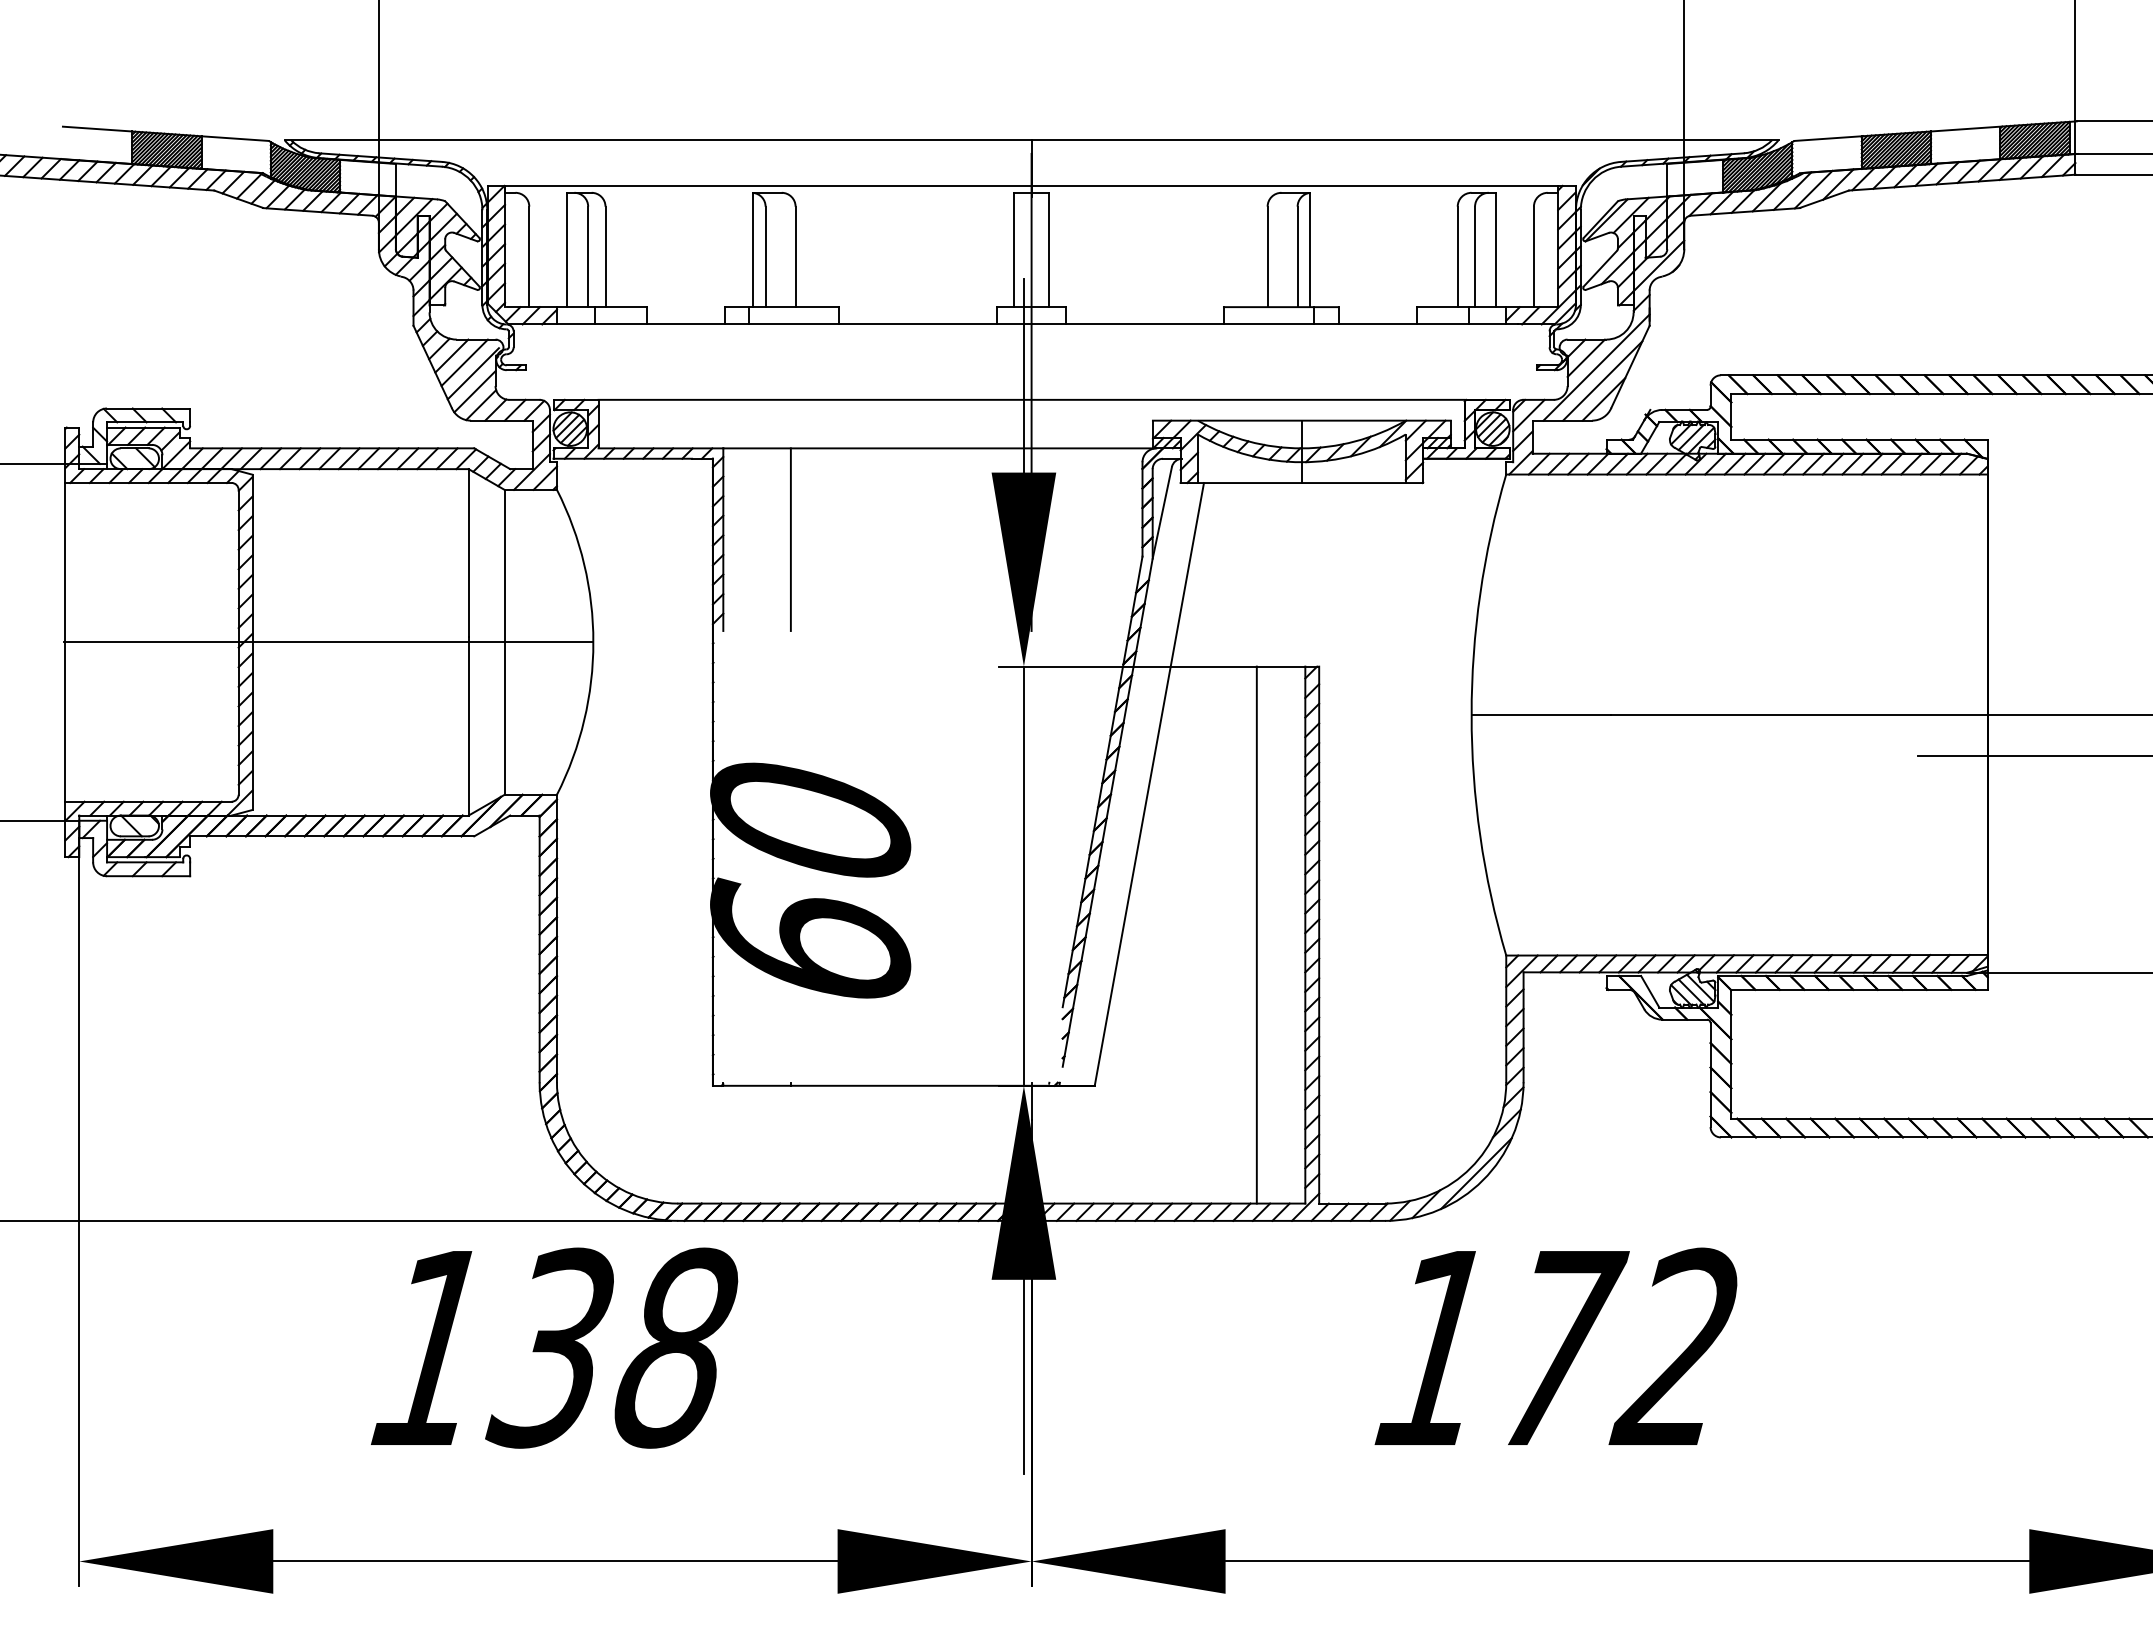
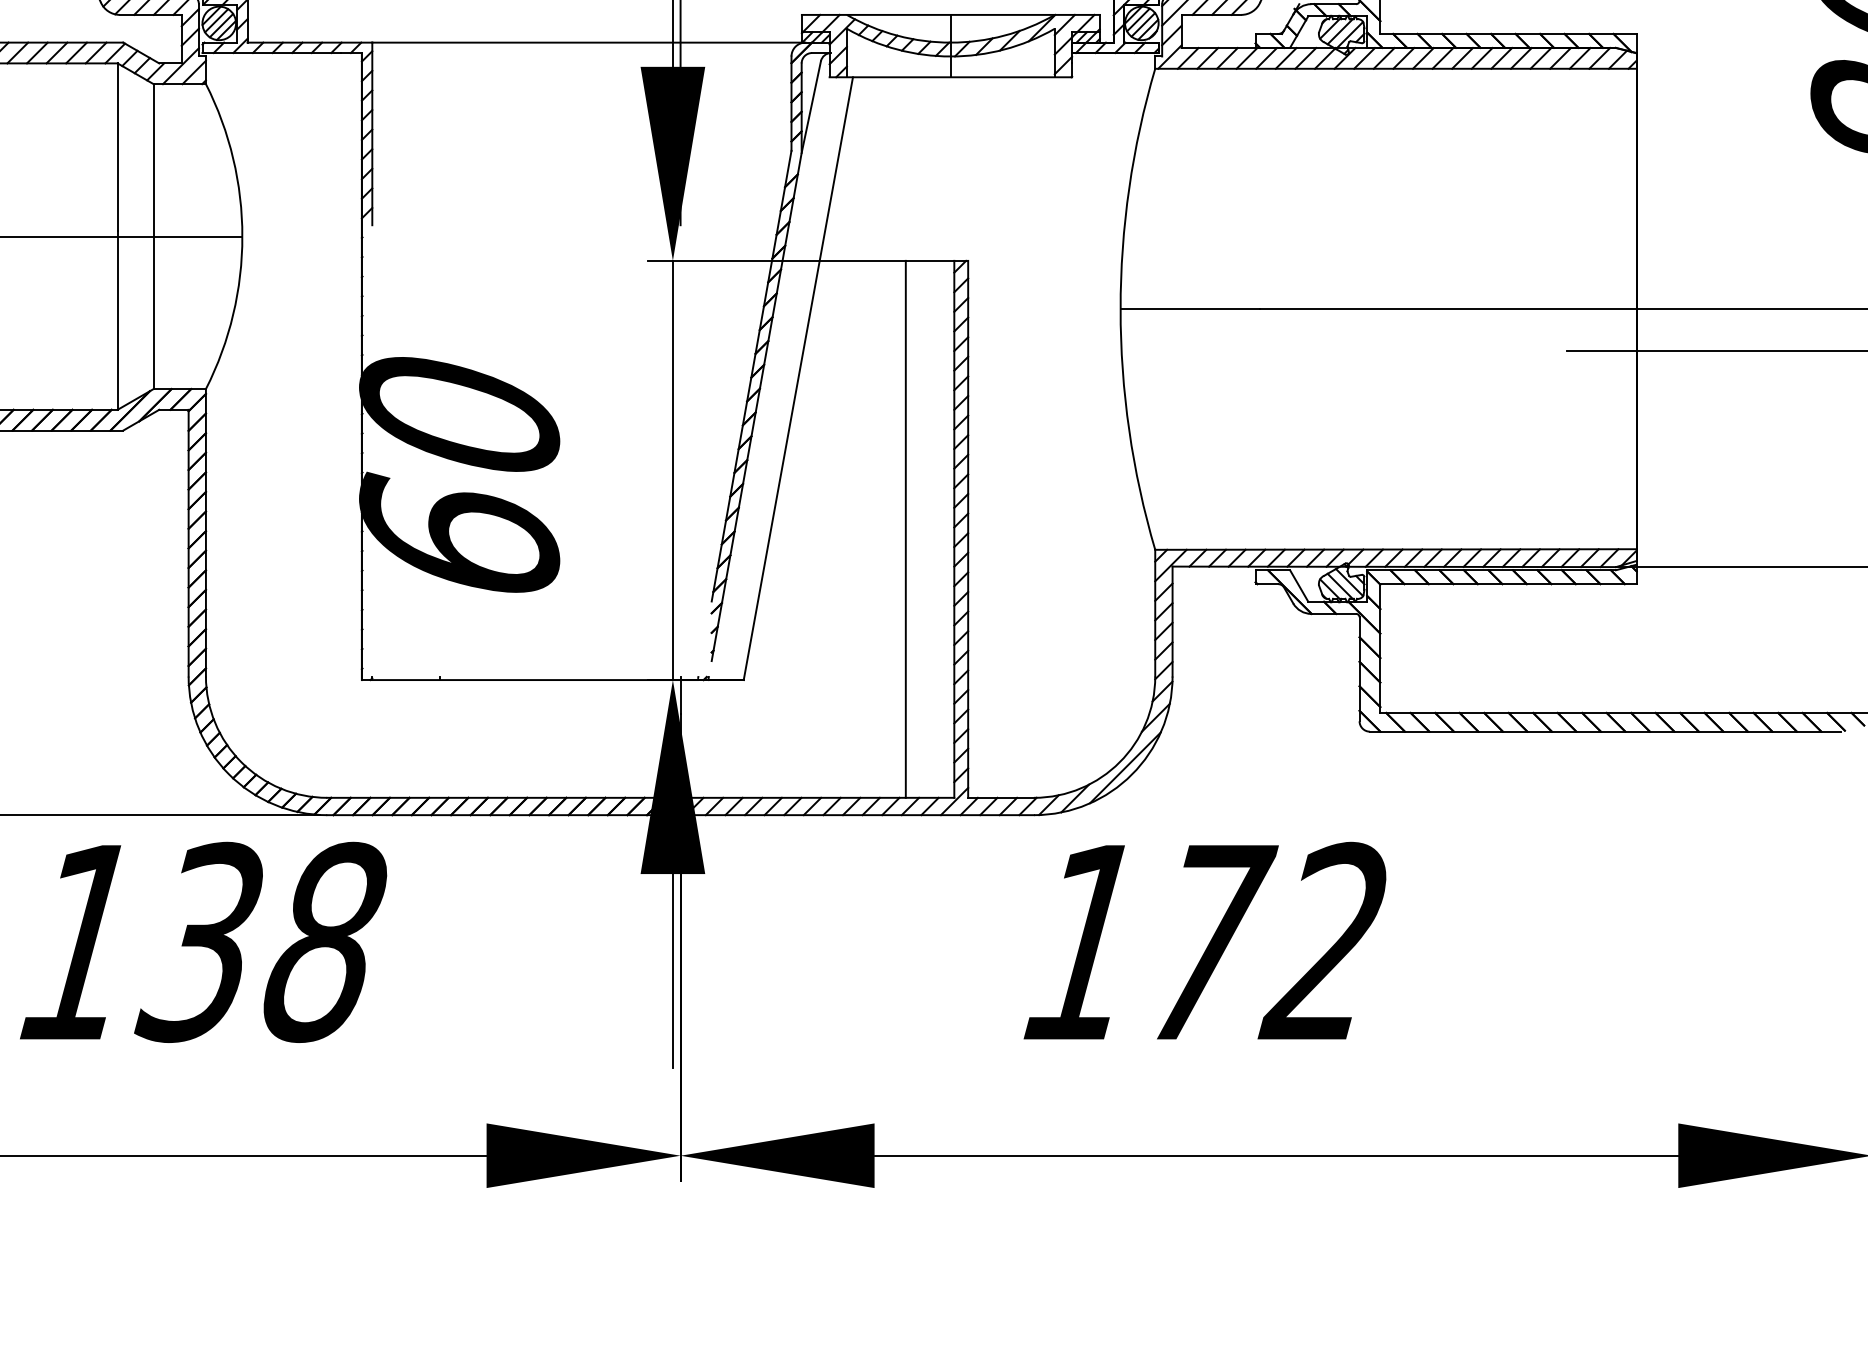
line: (790, 539) -> (439, 133), removed

